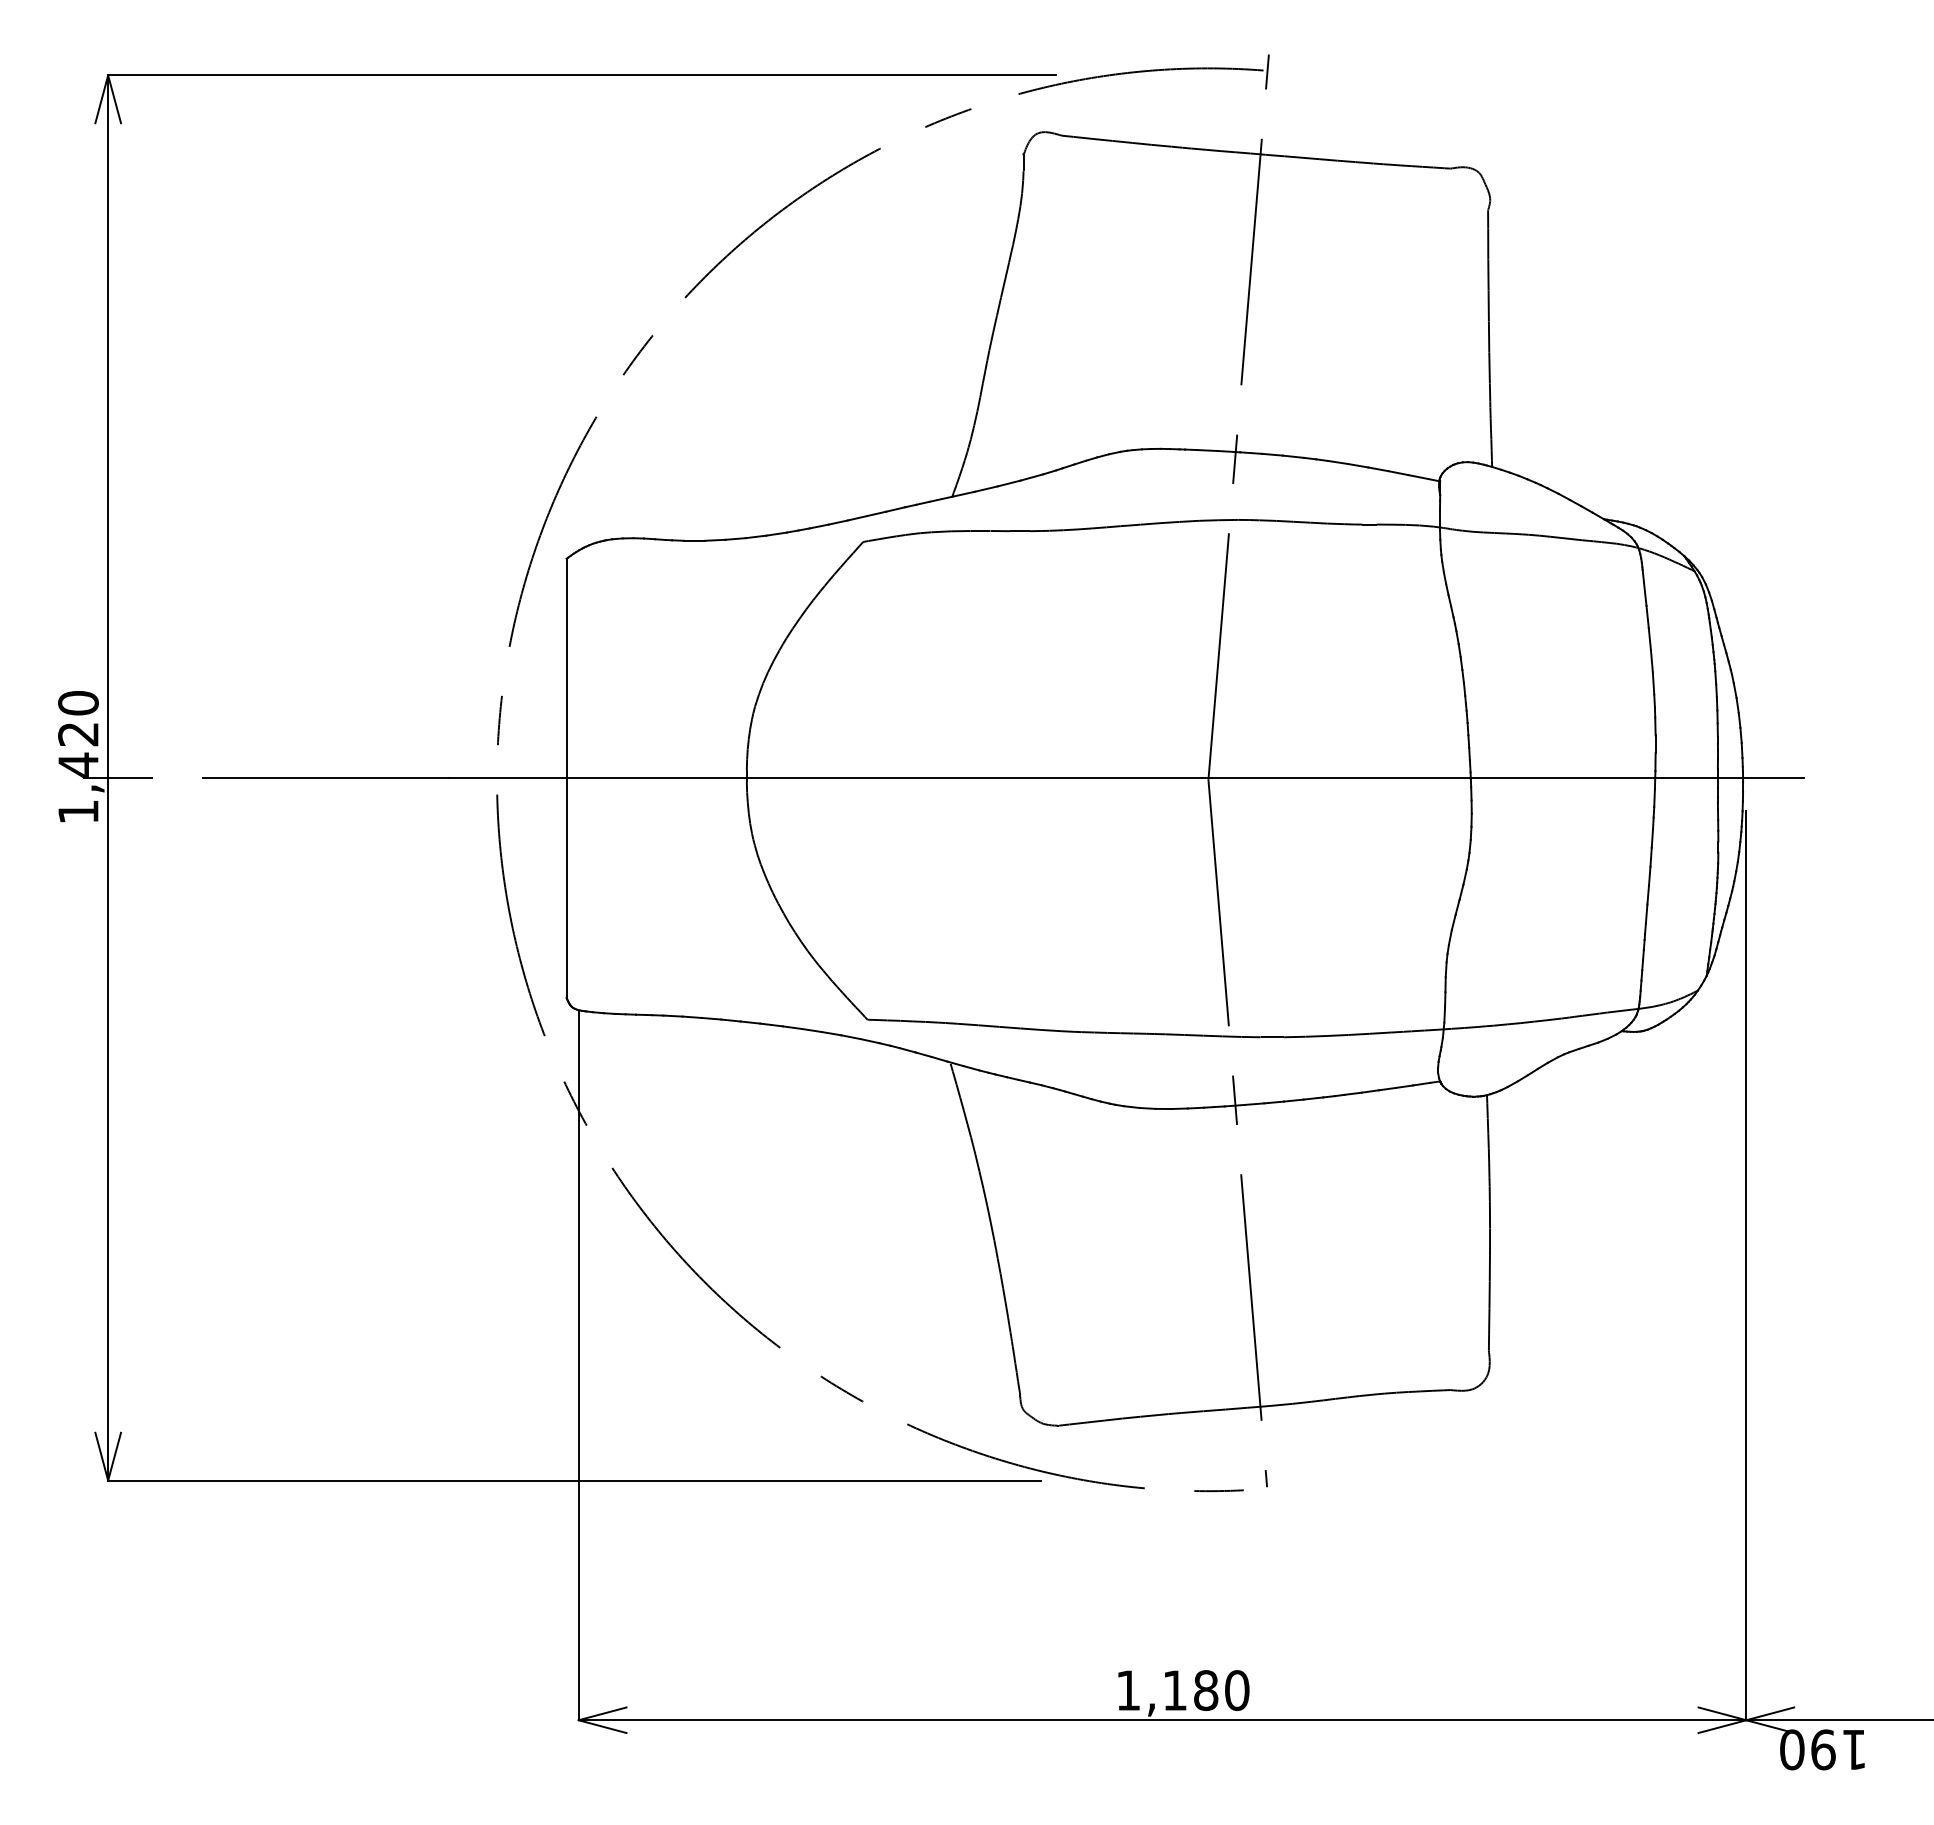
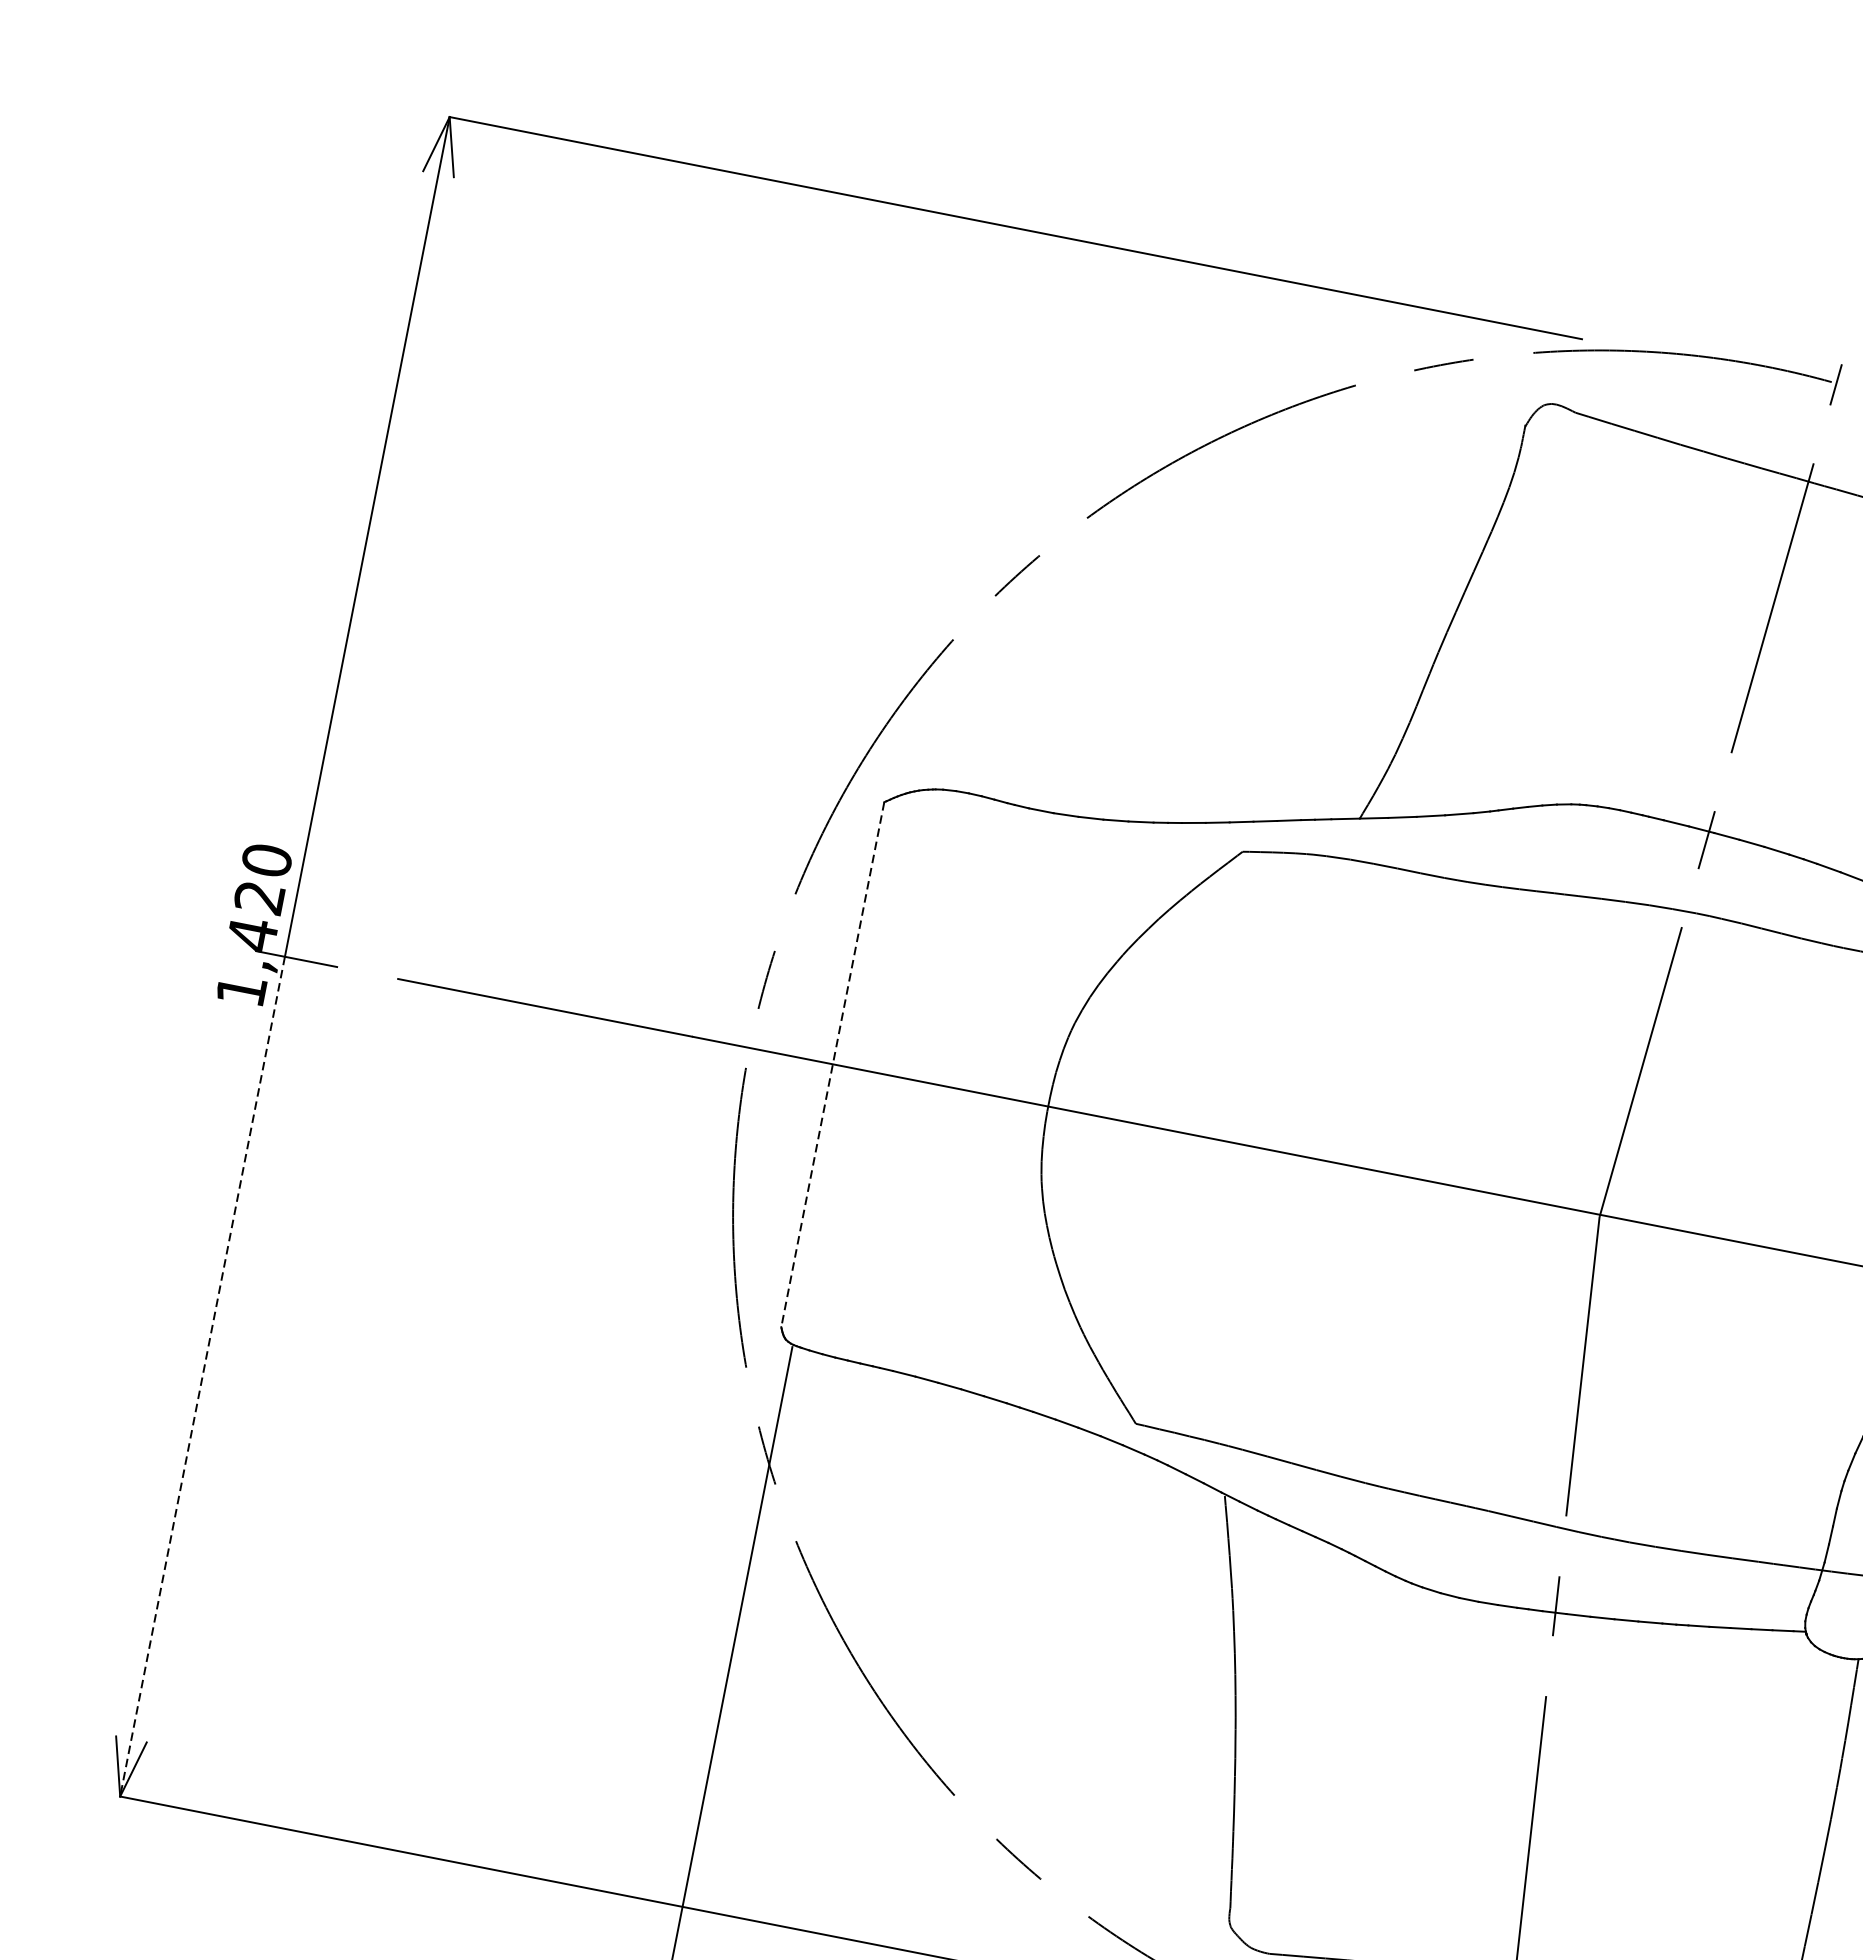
line: (566, 778) -> (832, 1064), solid -> dashed
line: (108, 1129) -> (202, 1376), solid -> dashed

